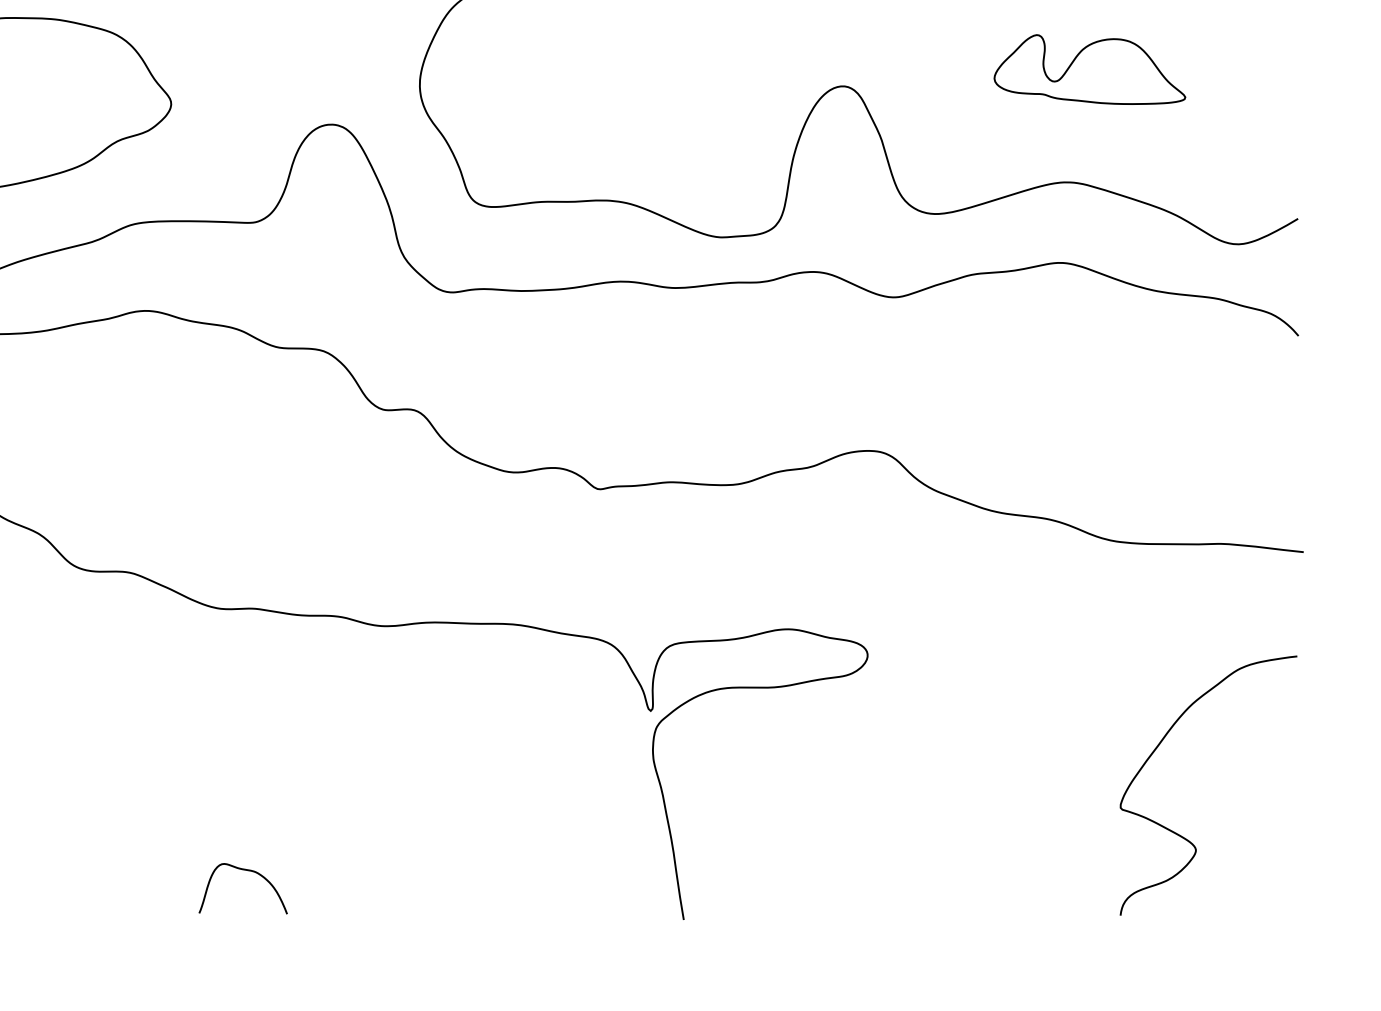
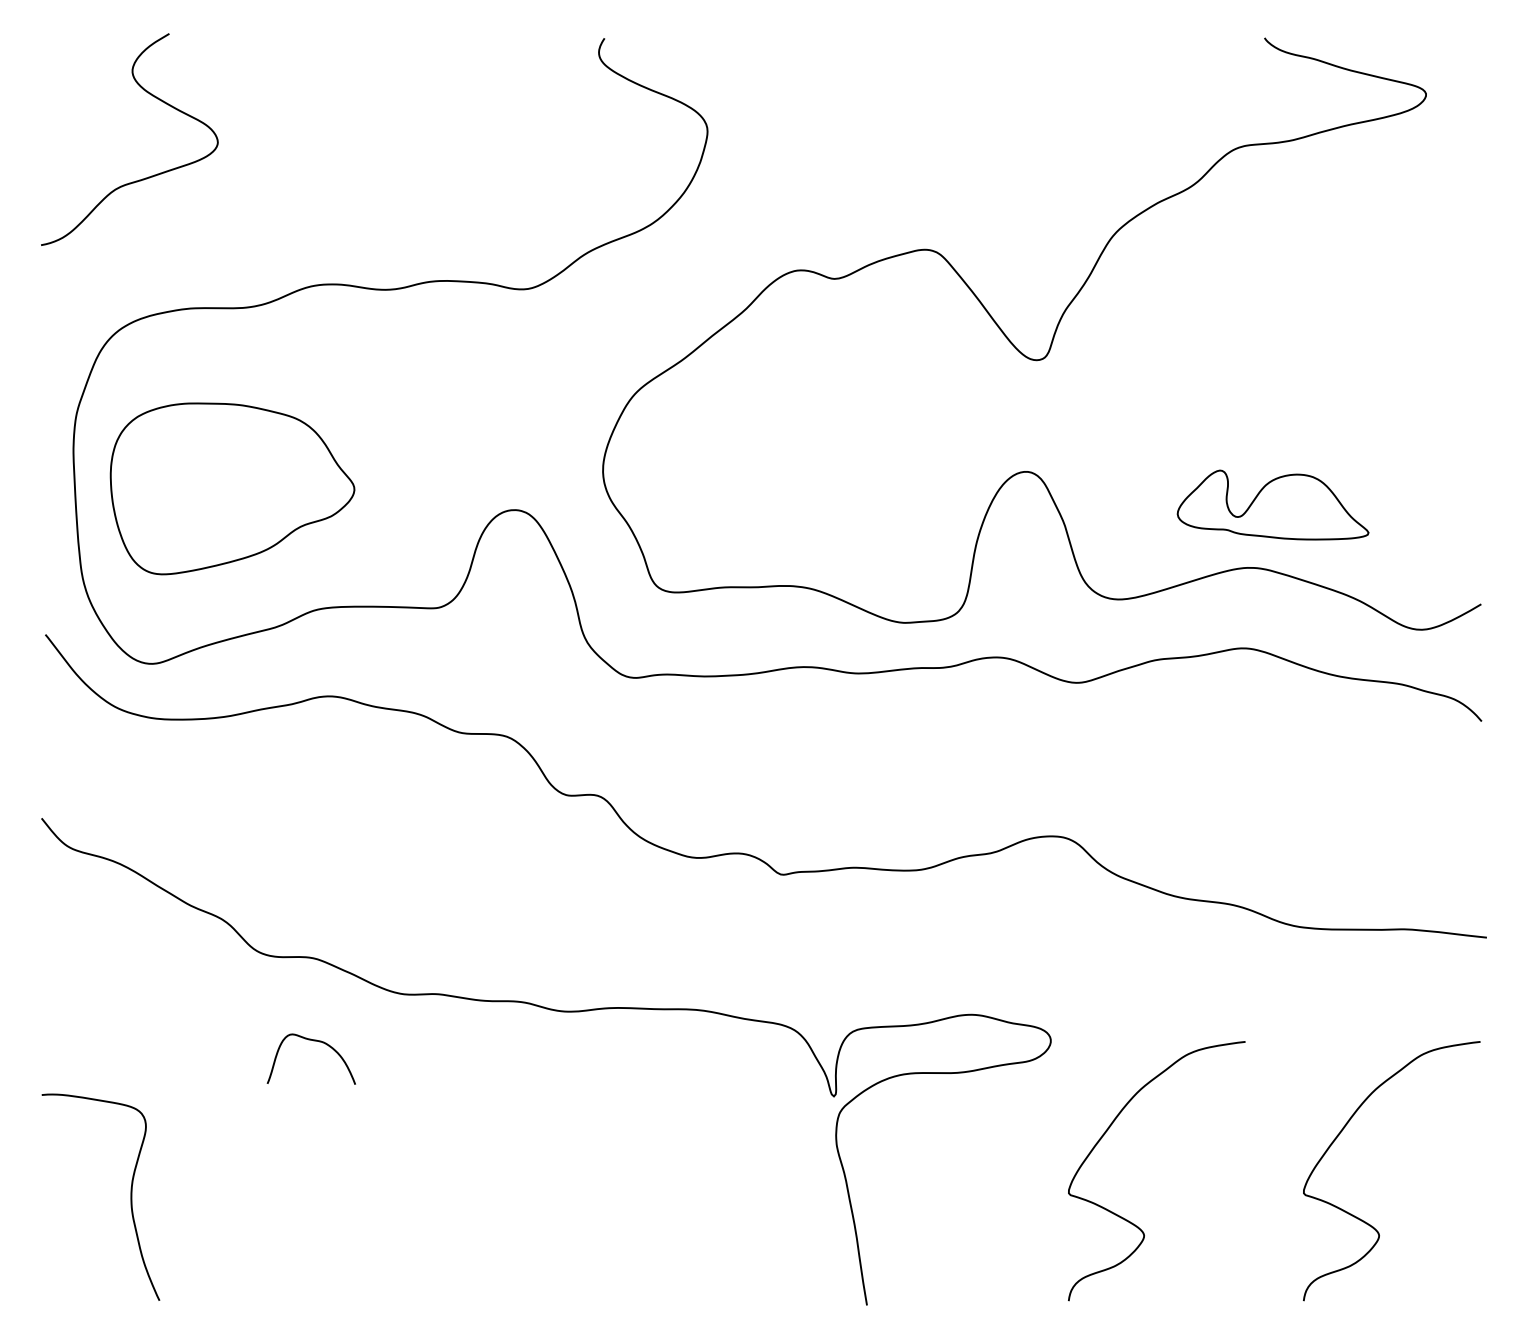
part: (1089, 69) -> (1272, 504), moved
curve: (944, 834) -> (1127, 1219), added
curve: (245, 871) -> (313, 1041), moved

